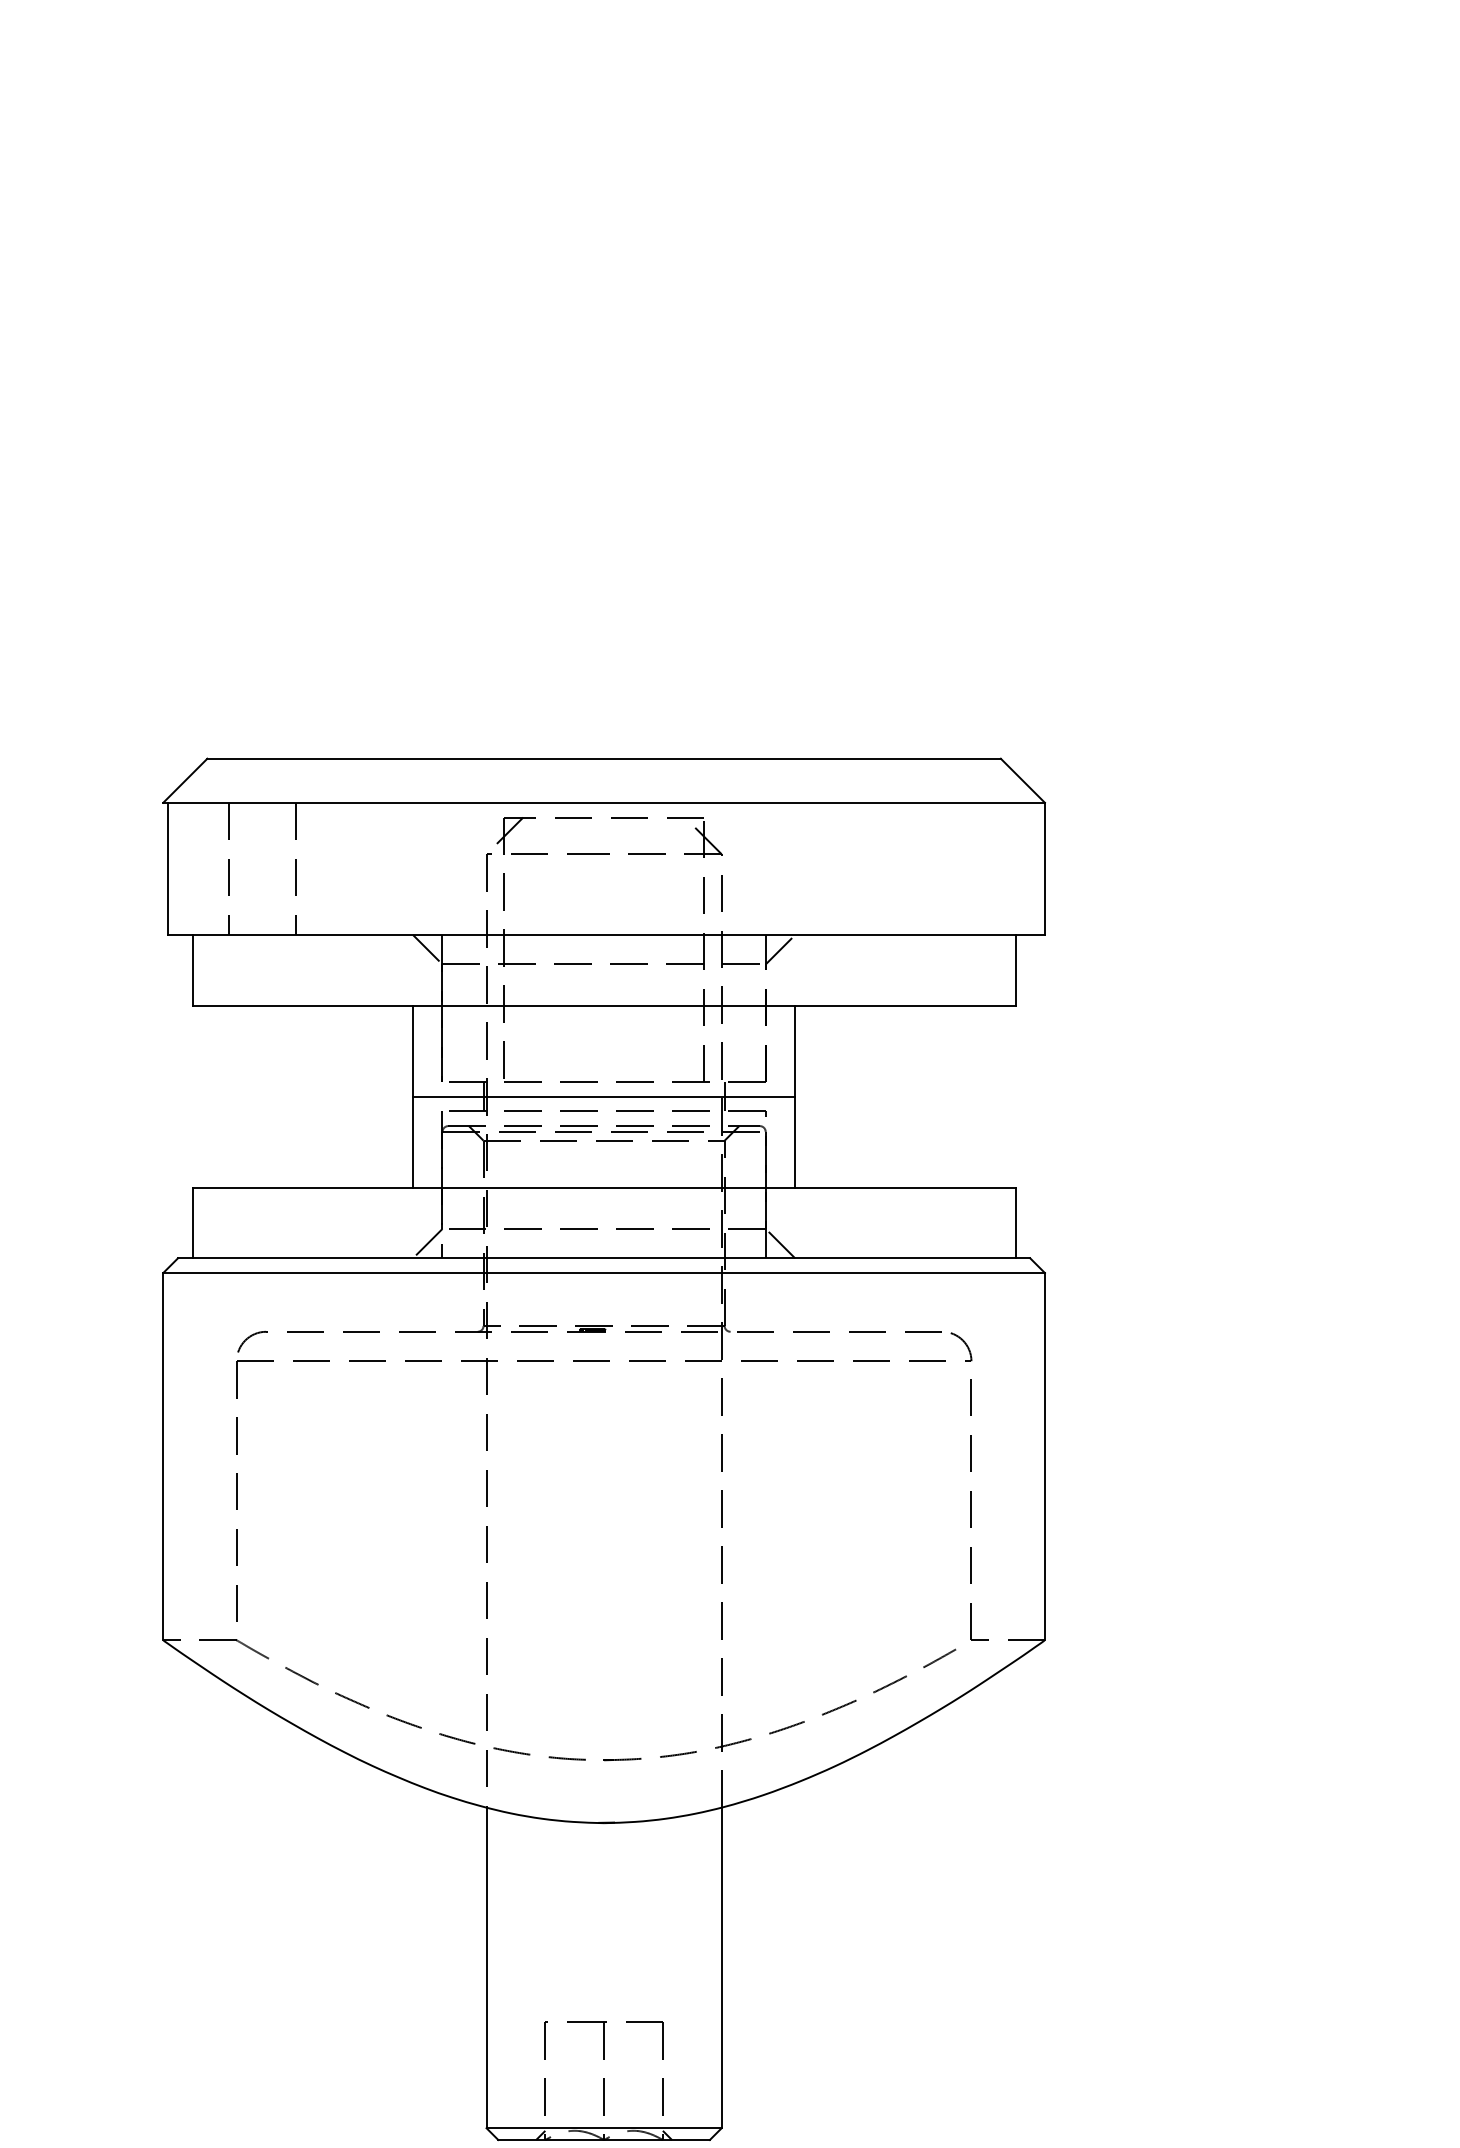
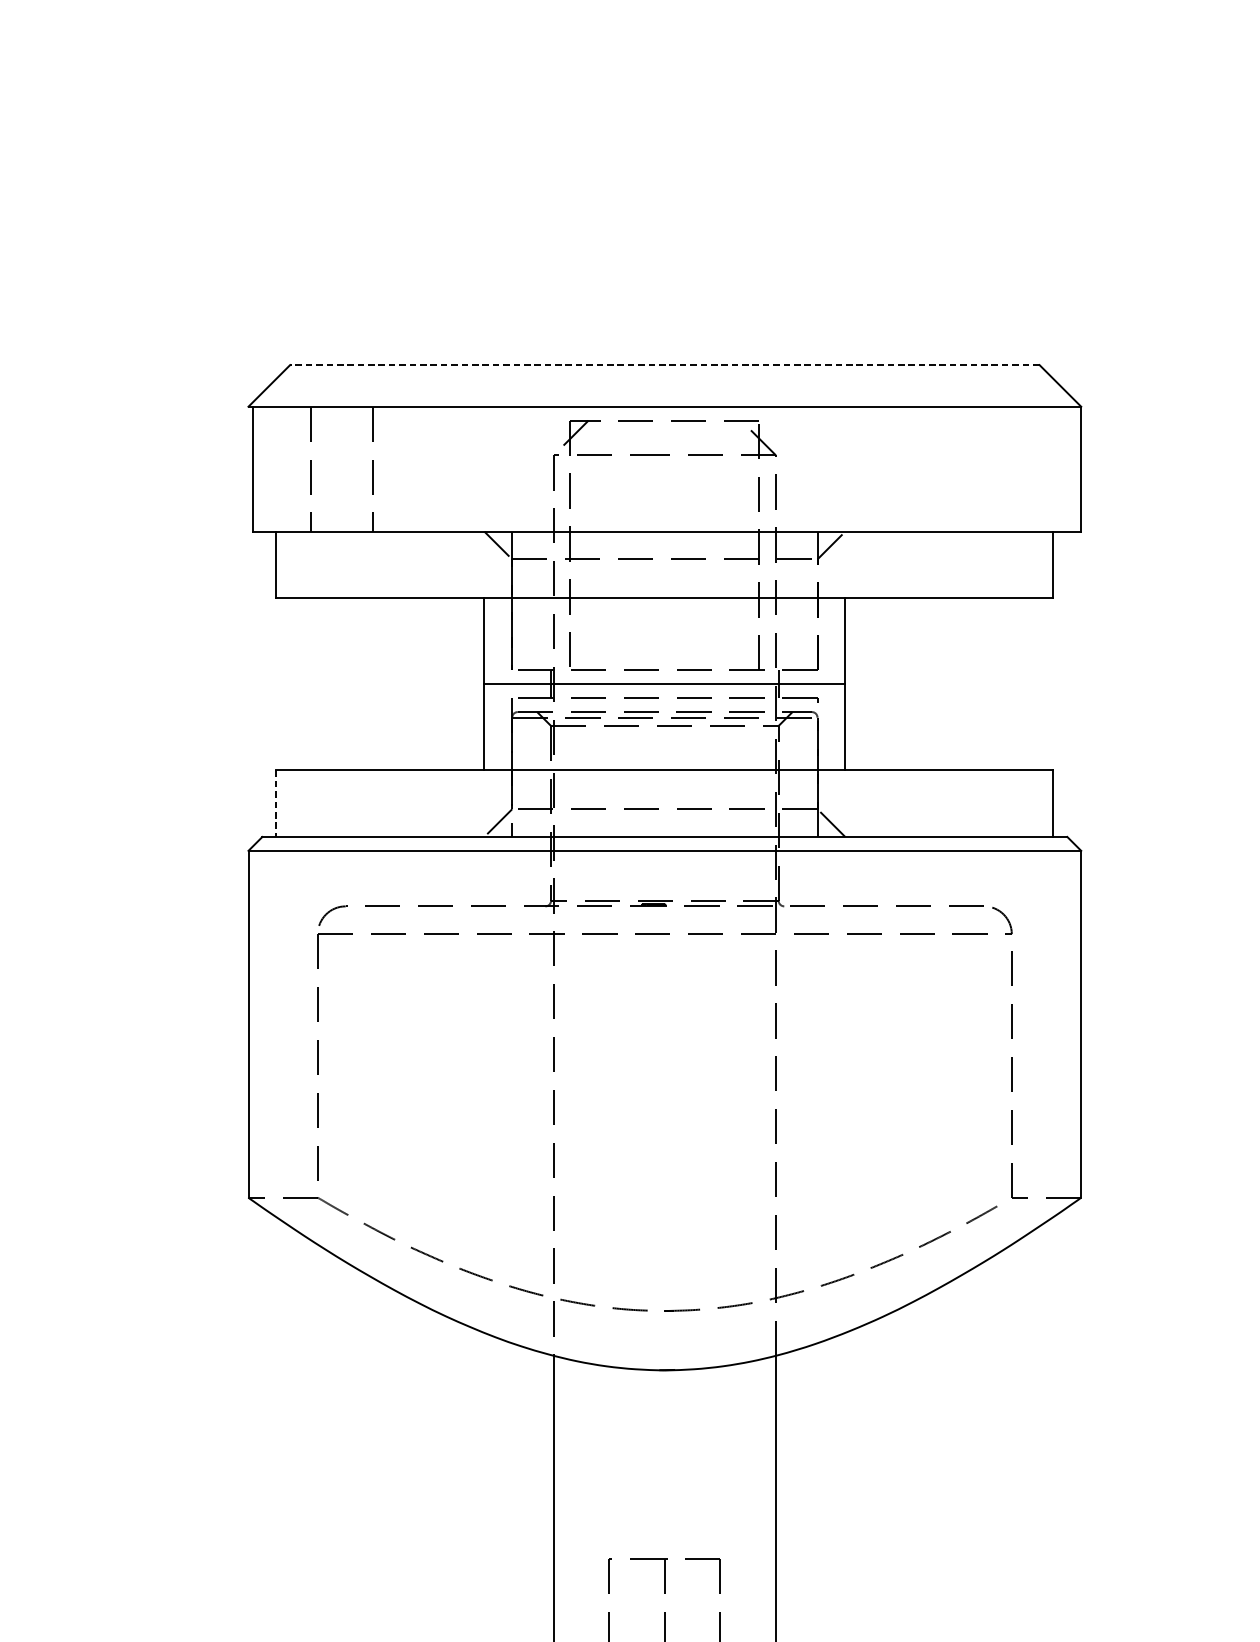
line: (604, 758) -> (665, 364), solid -> dashed
line: (192, 1223) -> (276, 804), solid -> dashed

